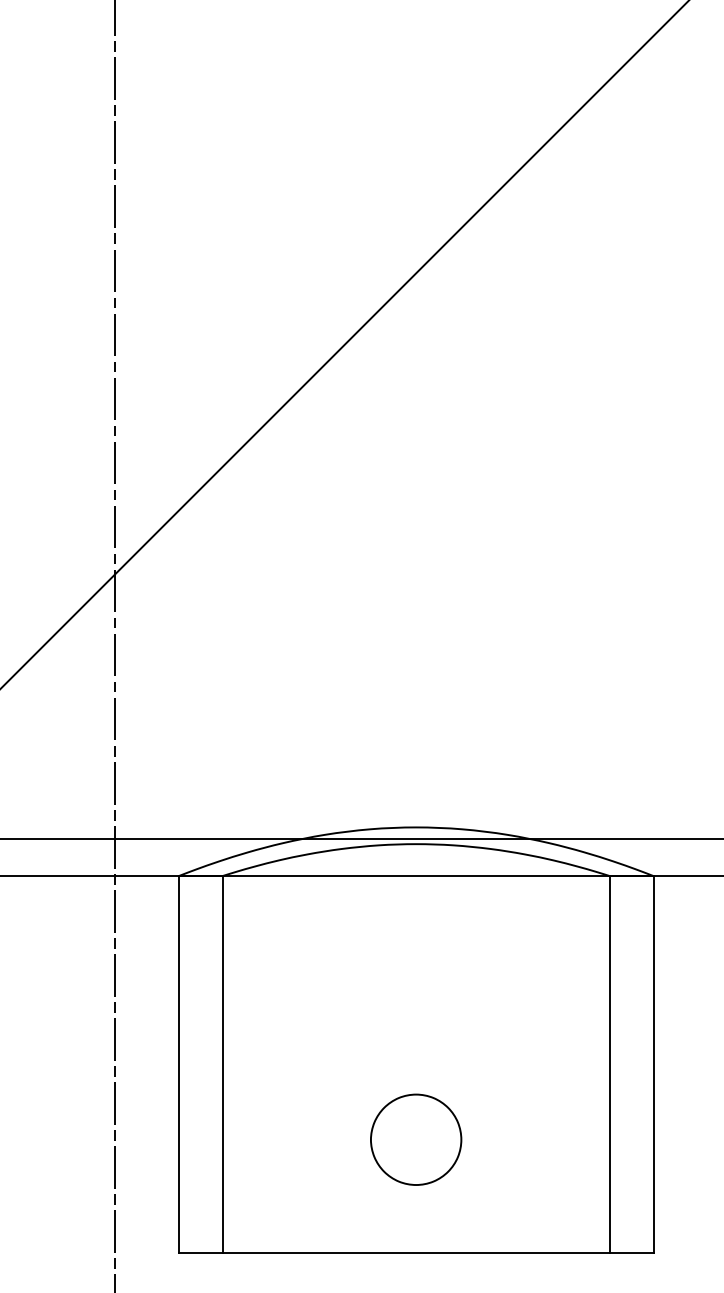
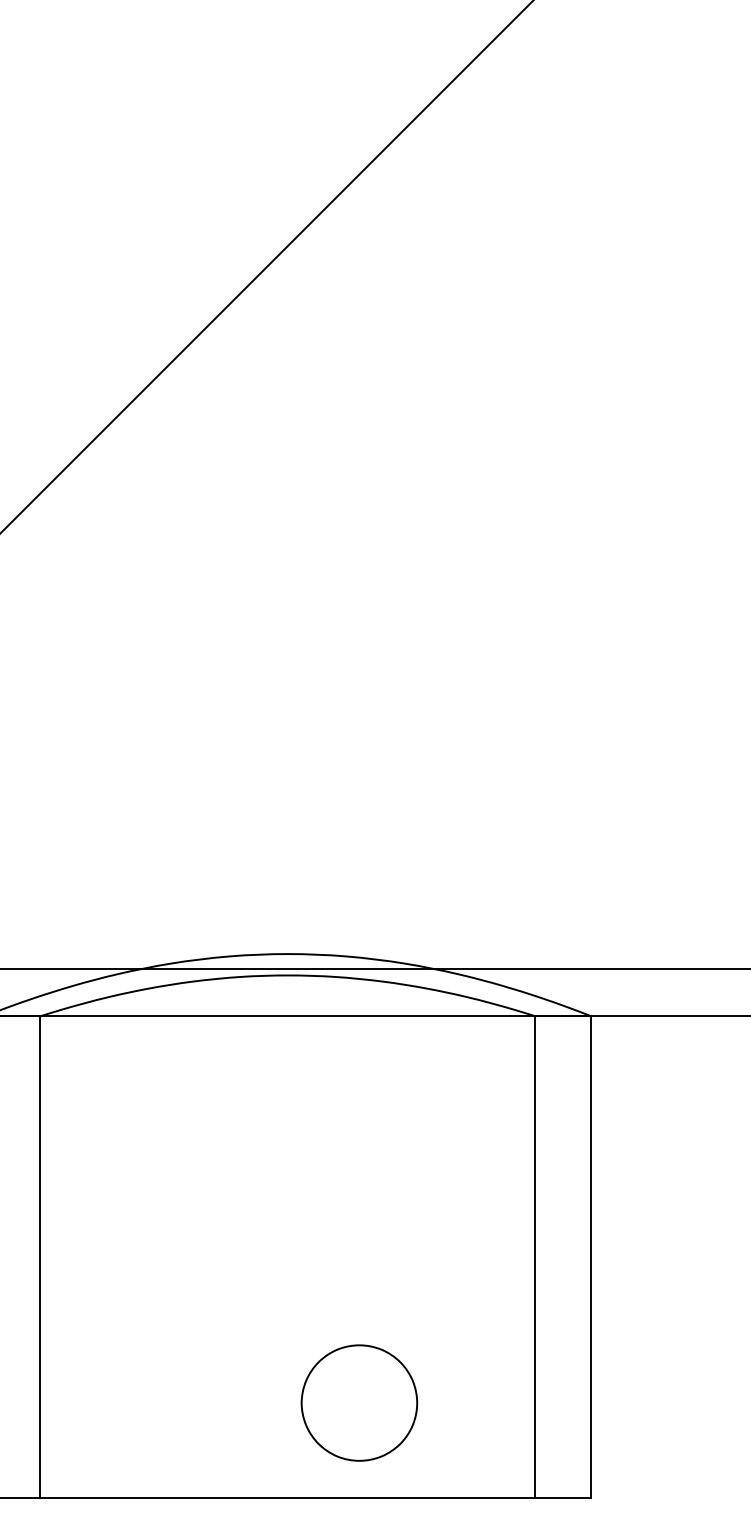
part: (416, 1139) -> (359, 1402), moved

